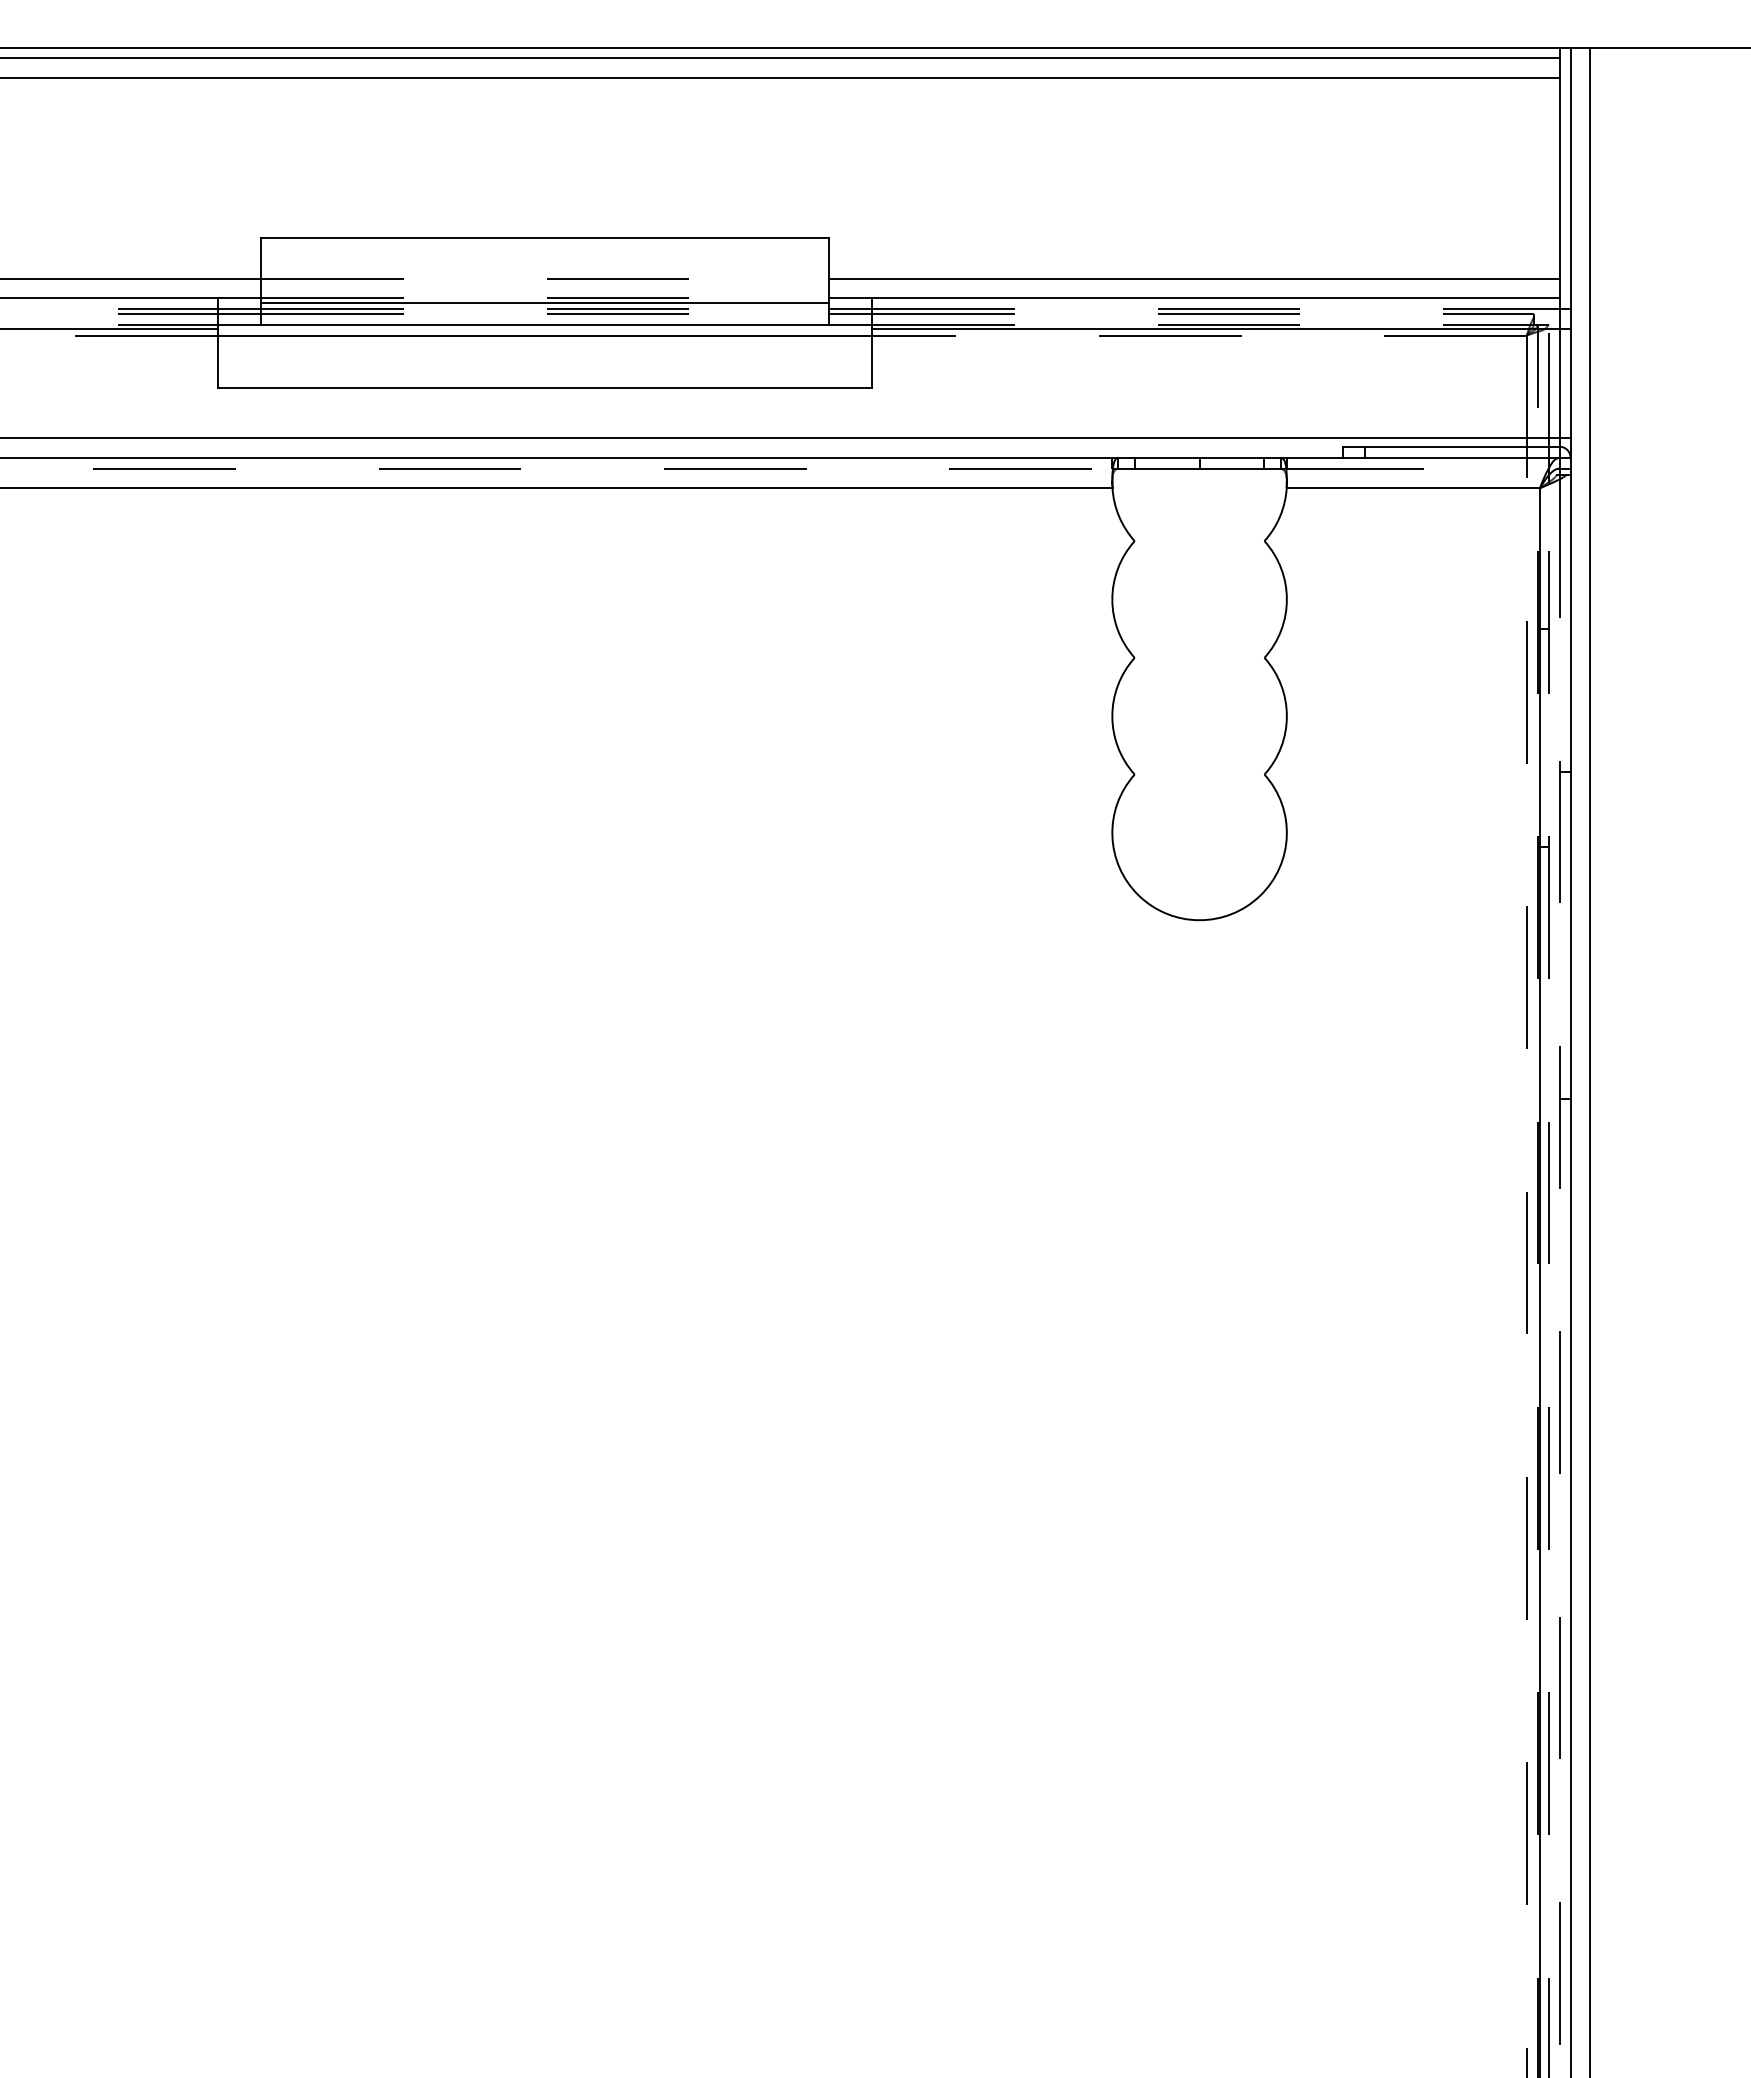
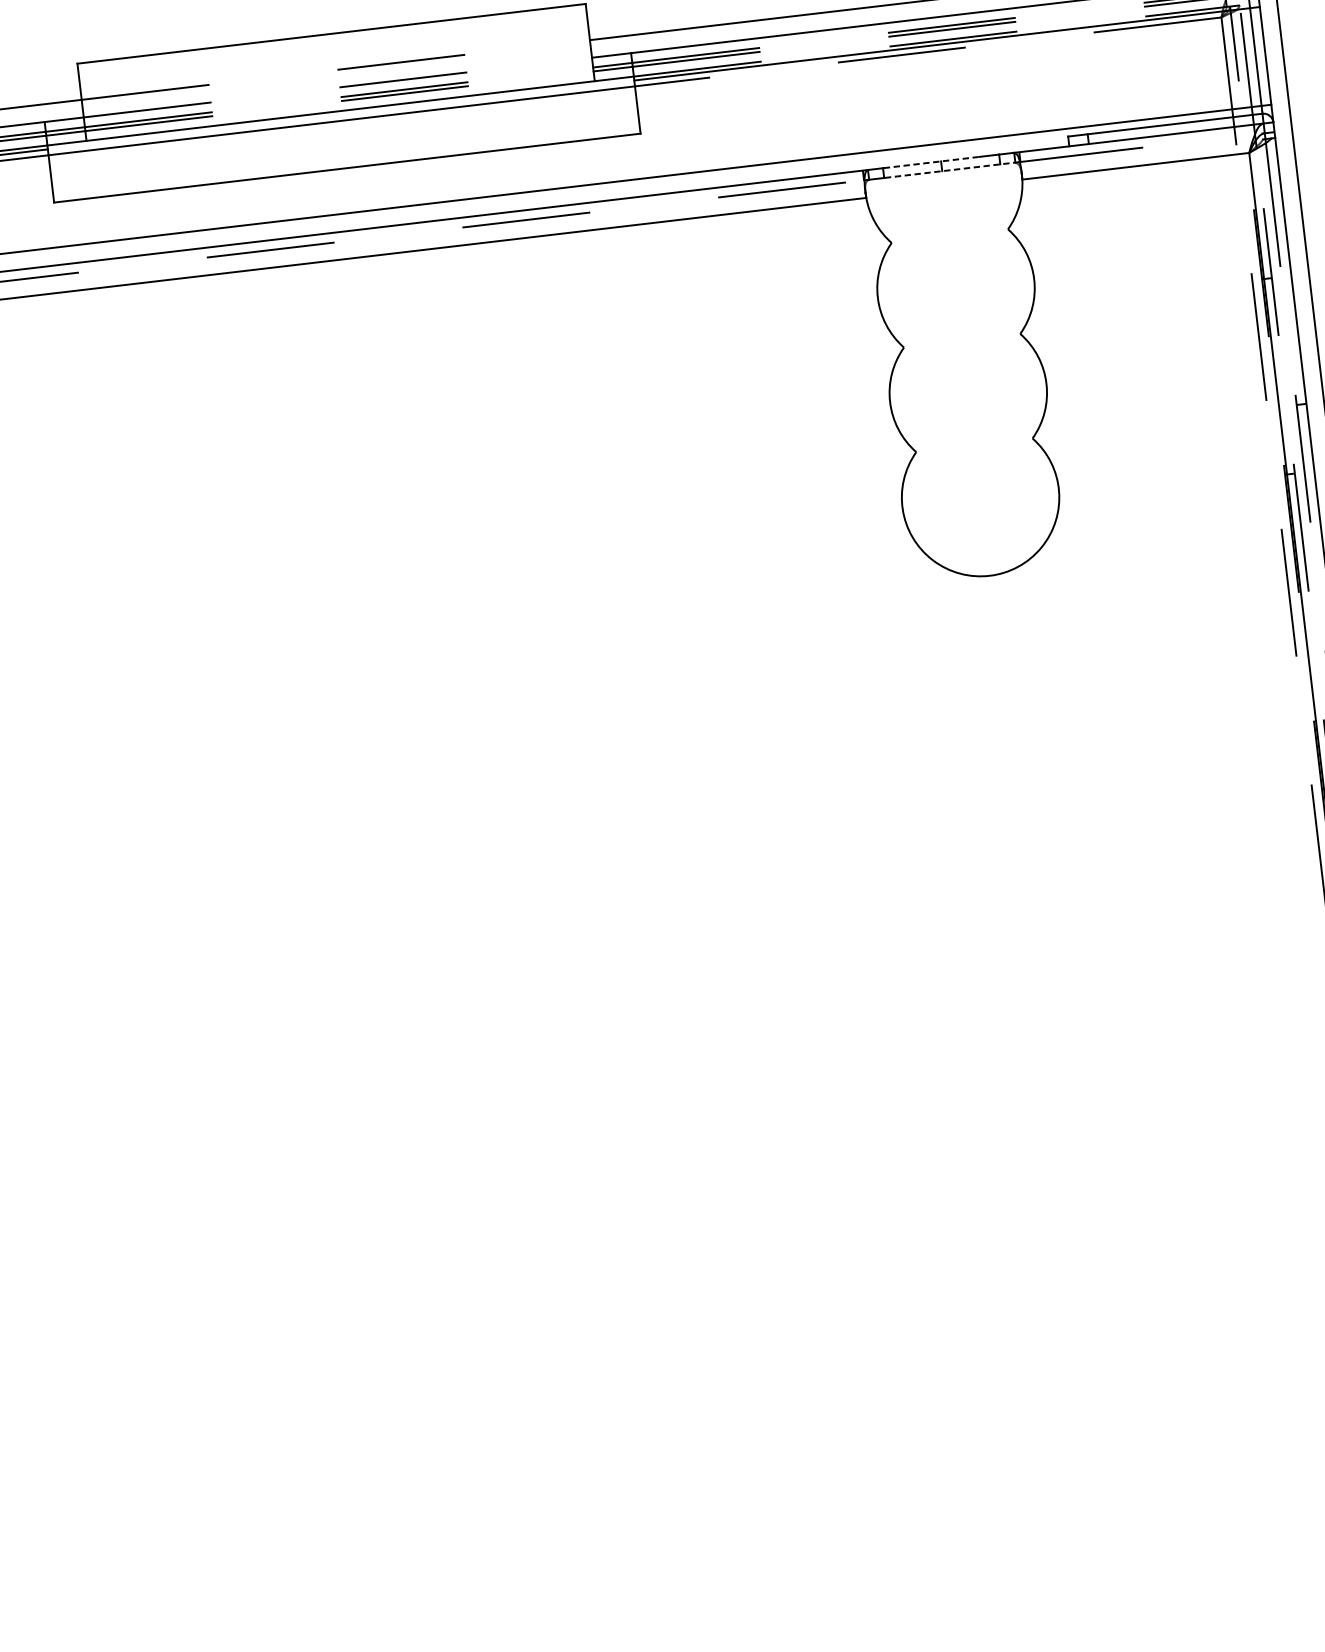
line: (544, 302) -> (337, 91), removed
line: (1188, 457) -> (931, 162), solid -> dashed
line: (1208, 468) -> (950, 170), solid -> dashed

